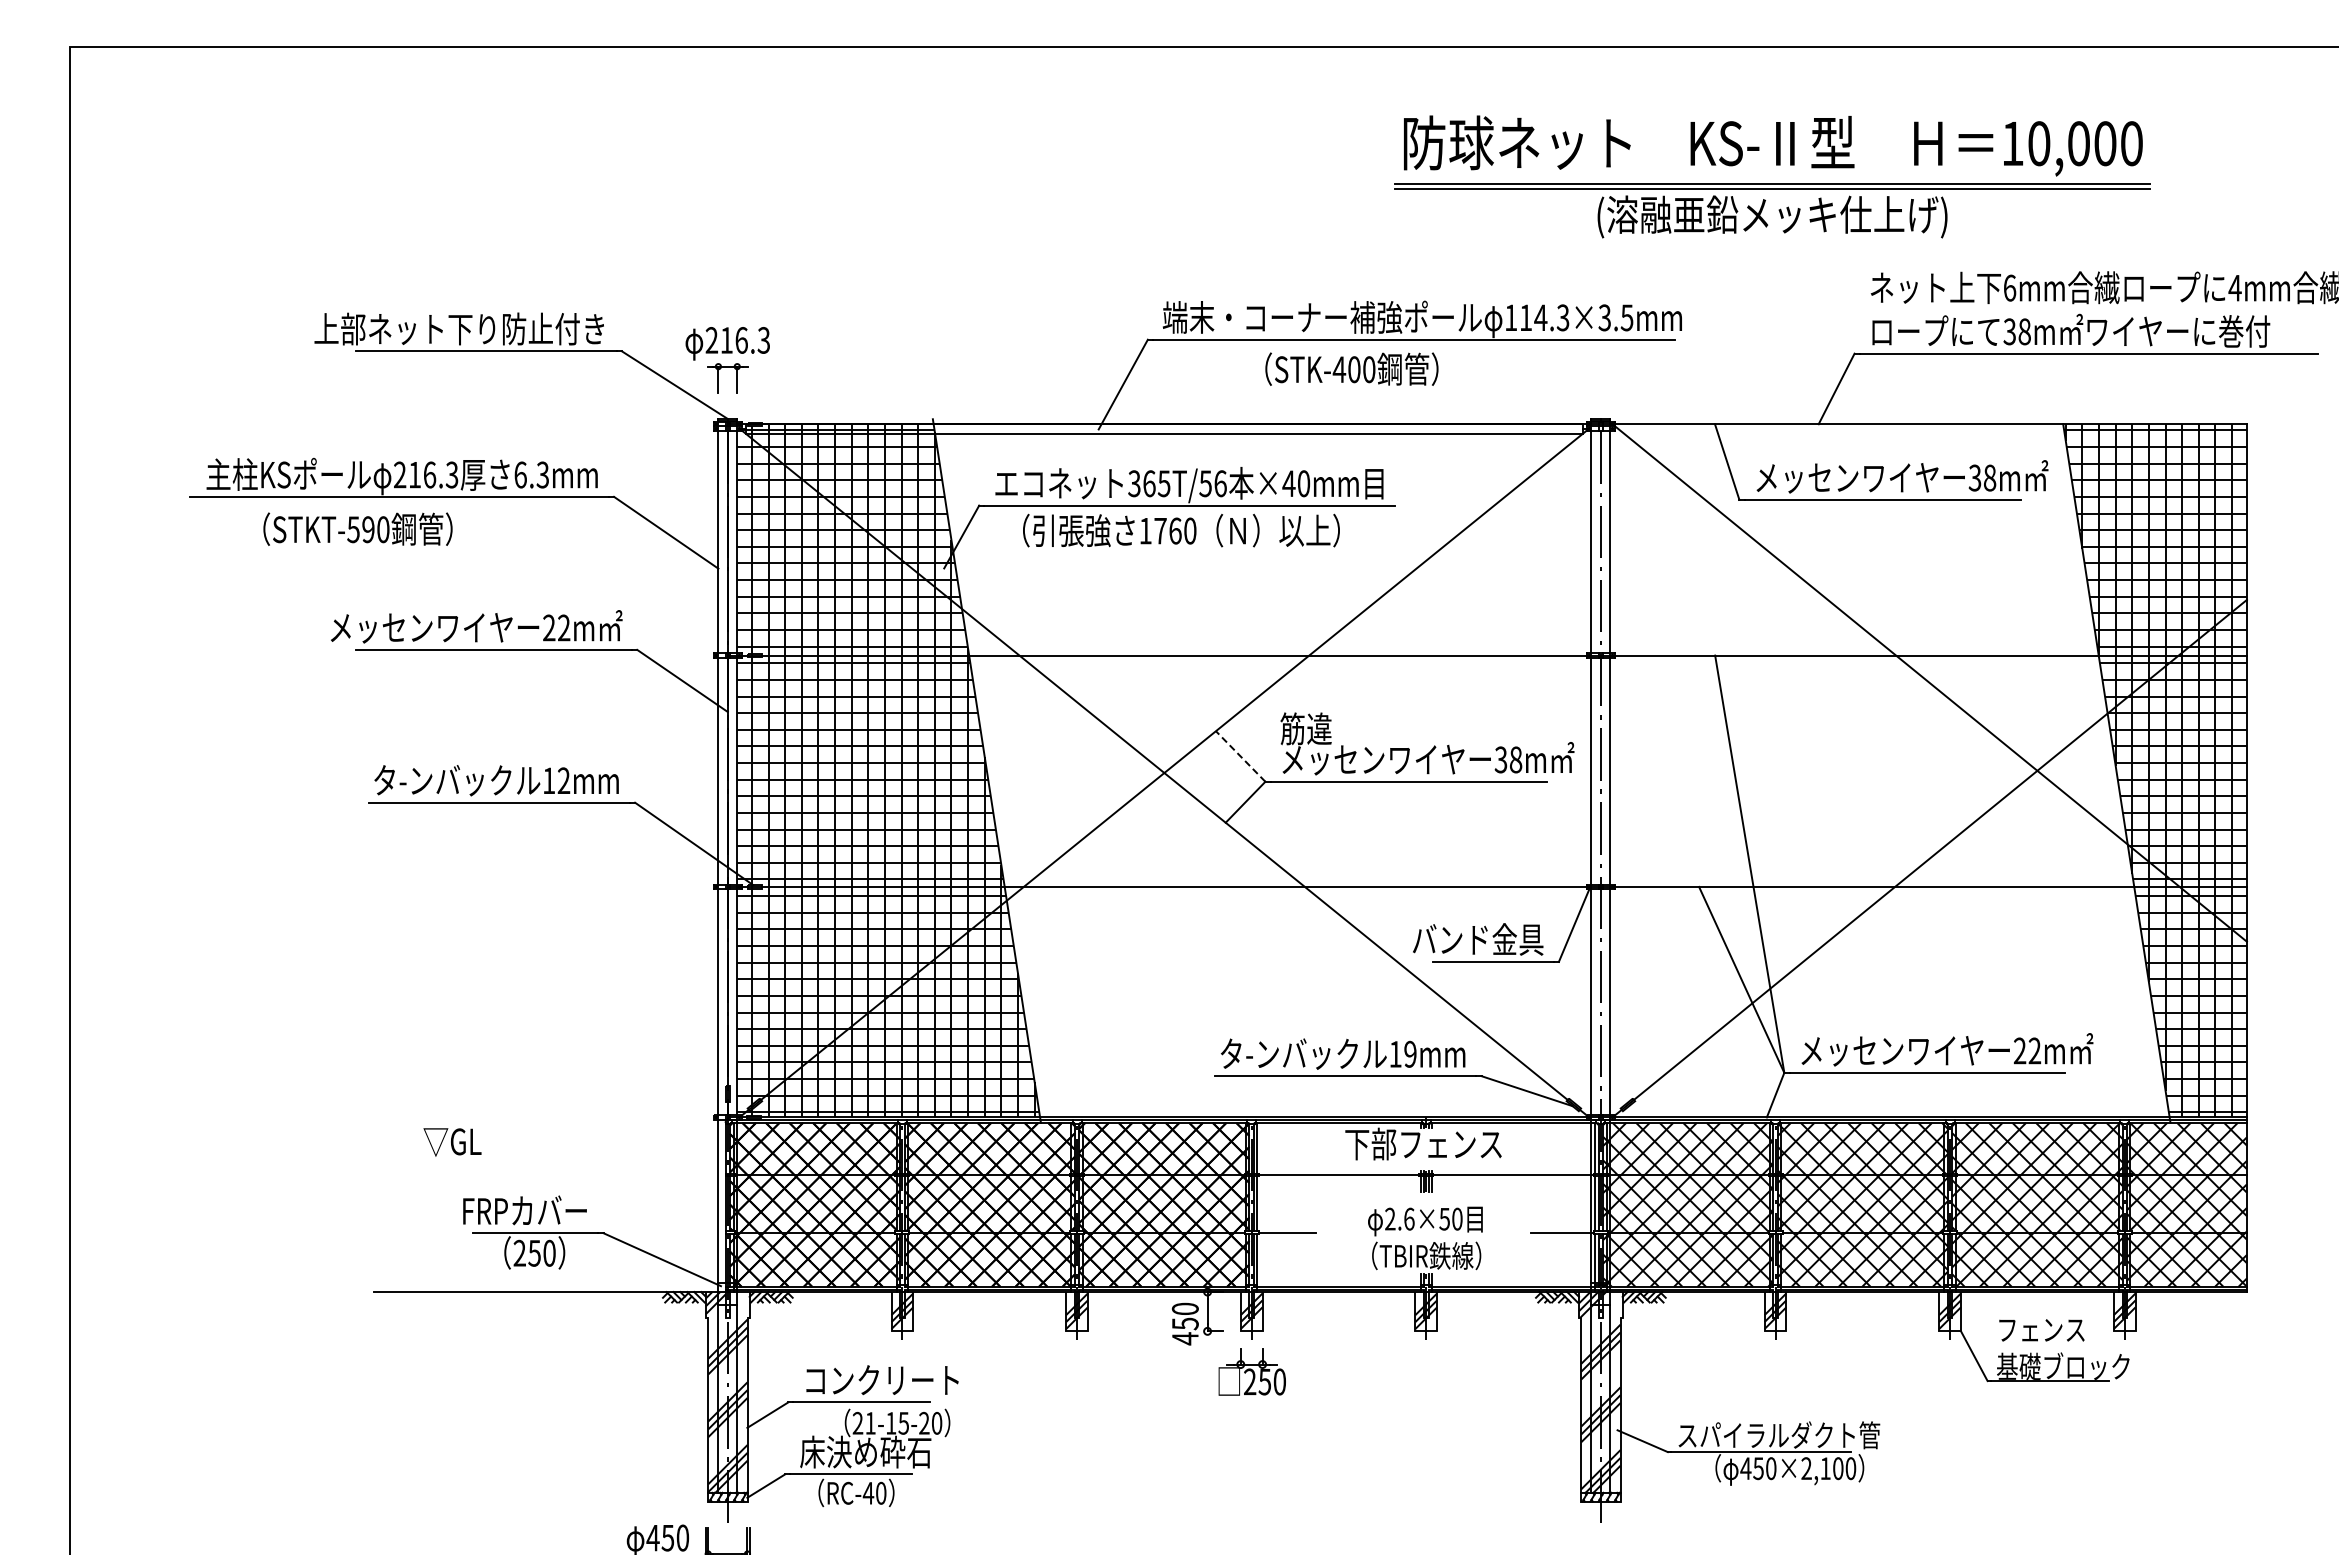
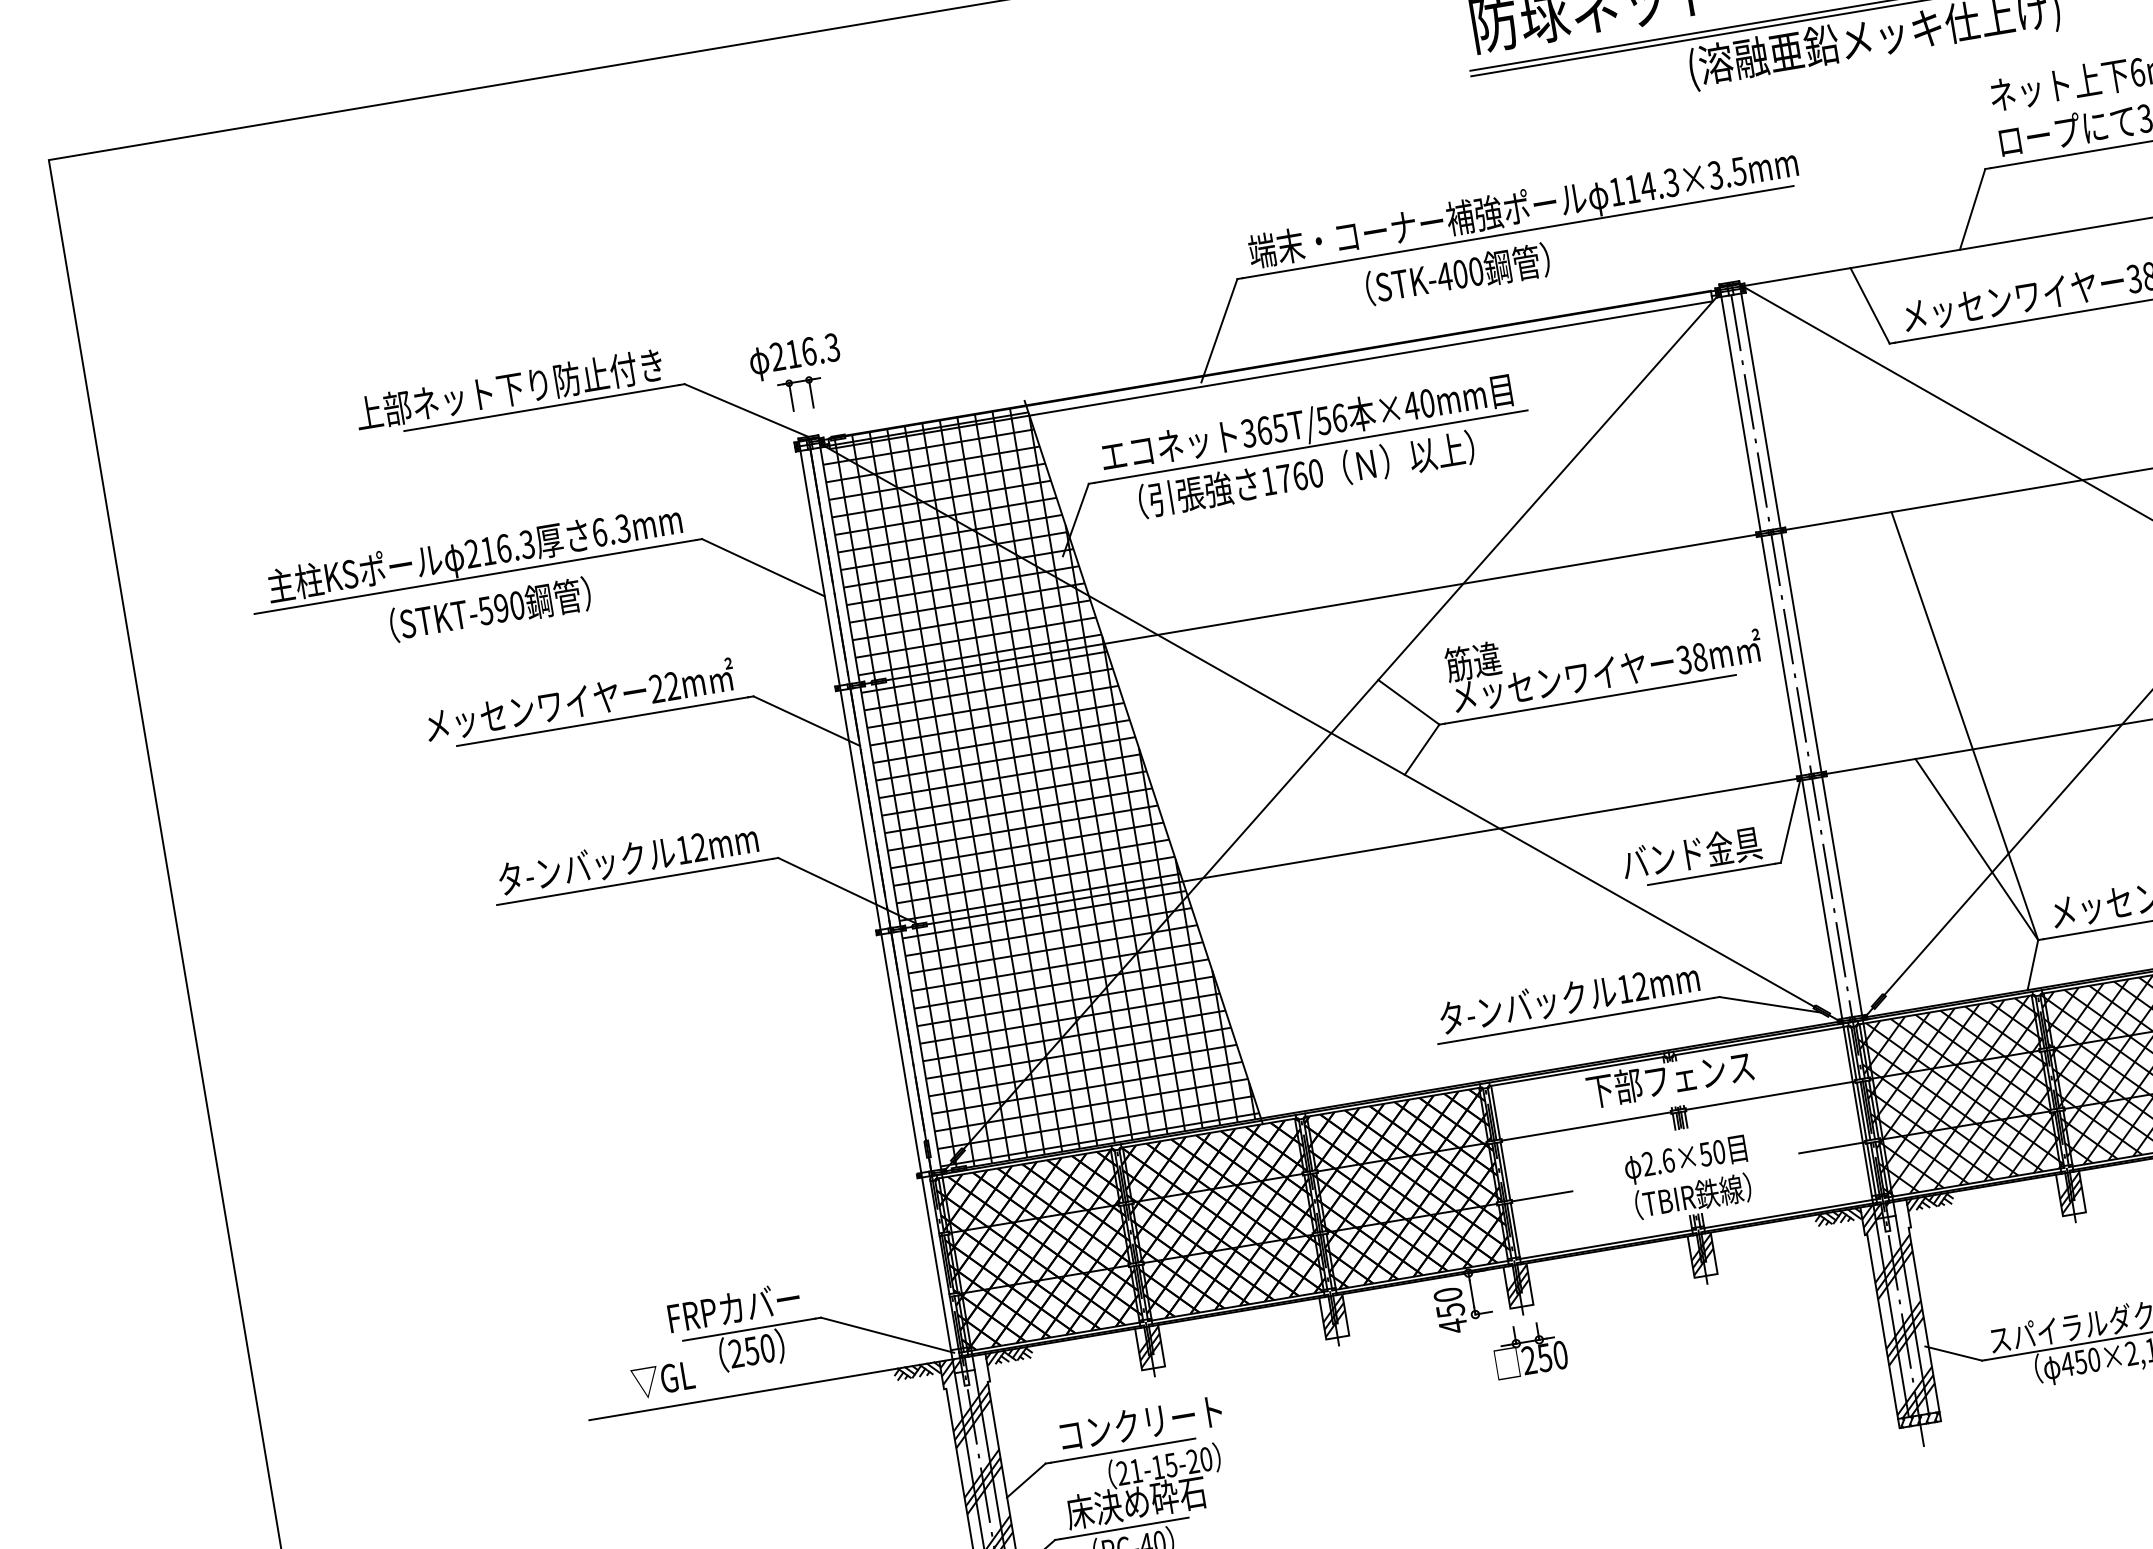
text: (357, 528) -> (489, 608), moved
line: (1240, 756) -> (1408, 702), dashed -> solid
text: (1410, 1054) -> (1640, 986), 19mm -> 12mm
text: (452, 1142) -> (663, 1380), moved

